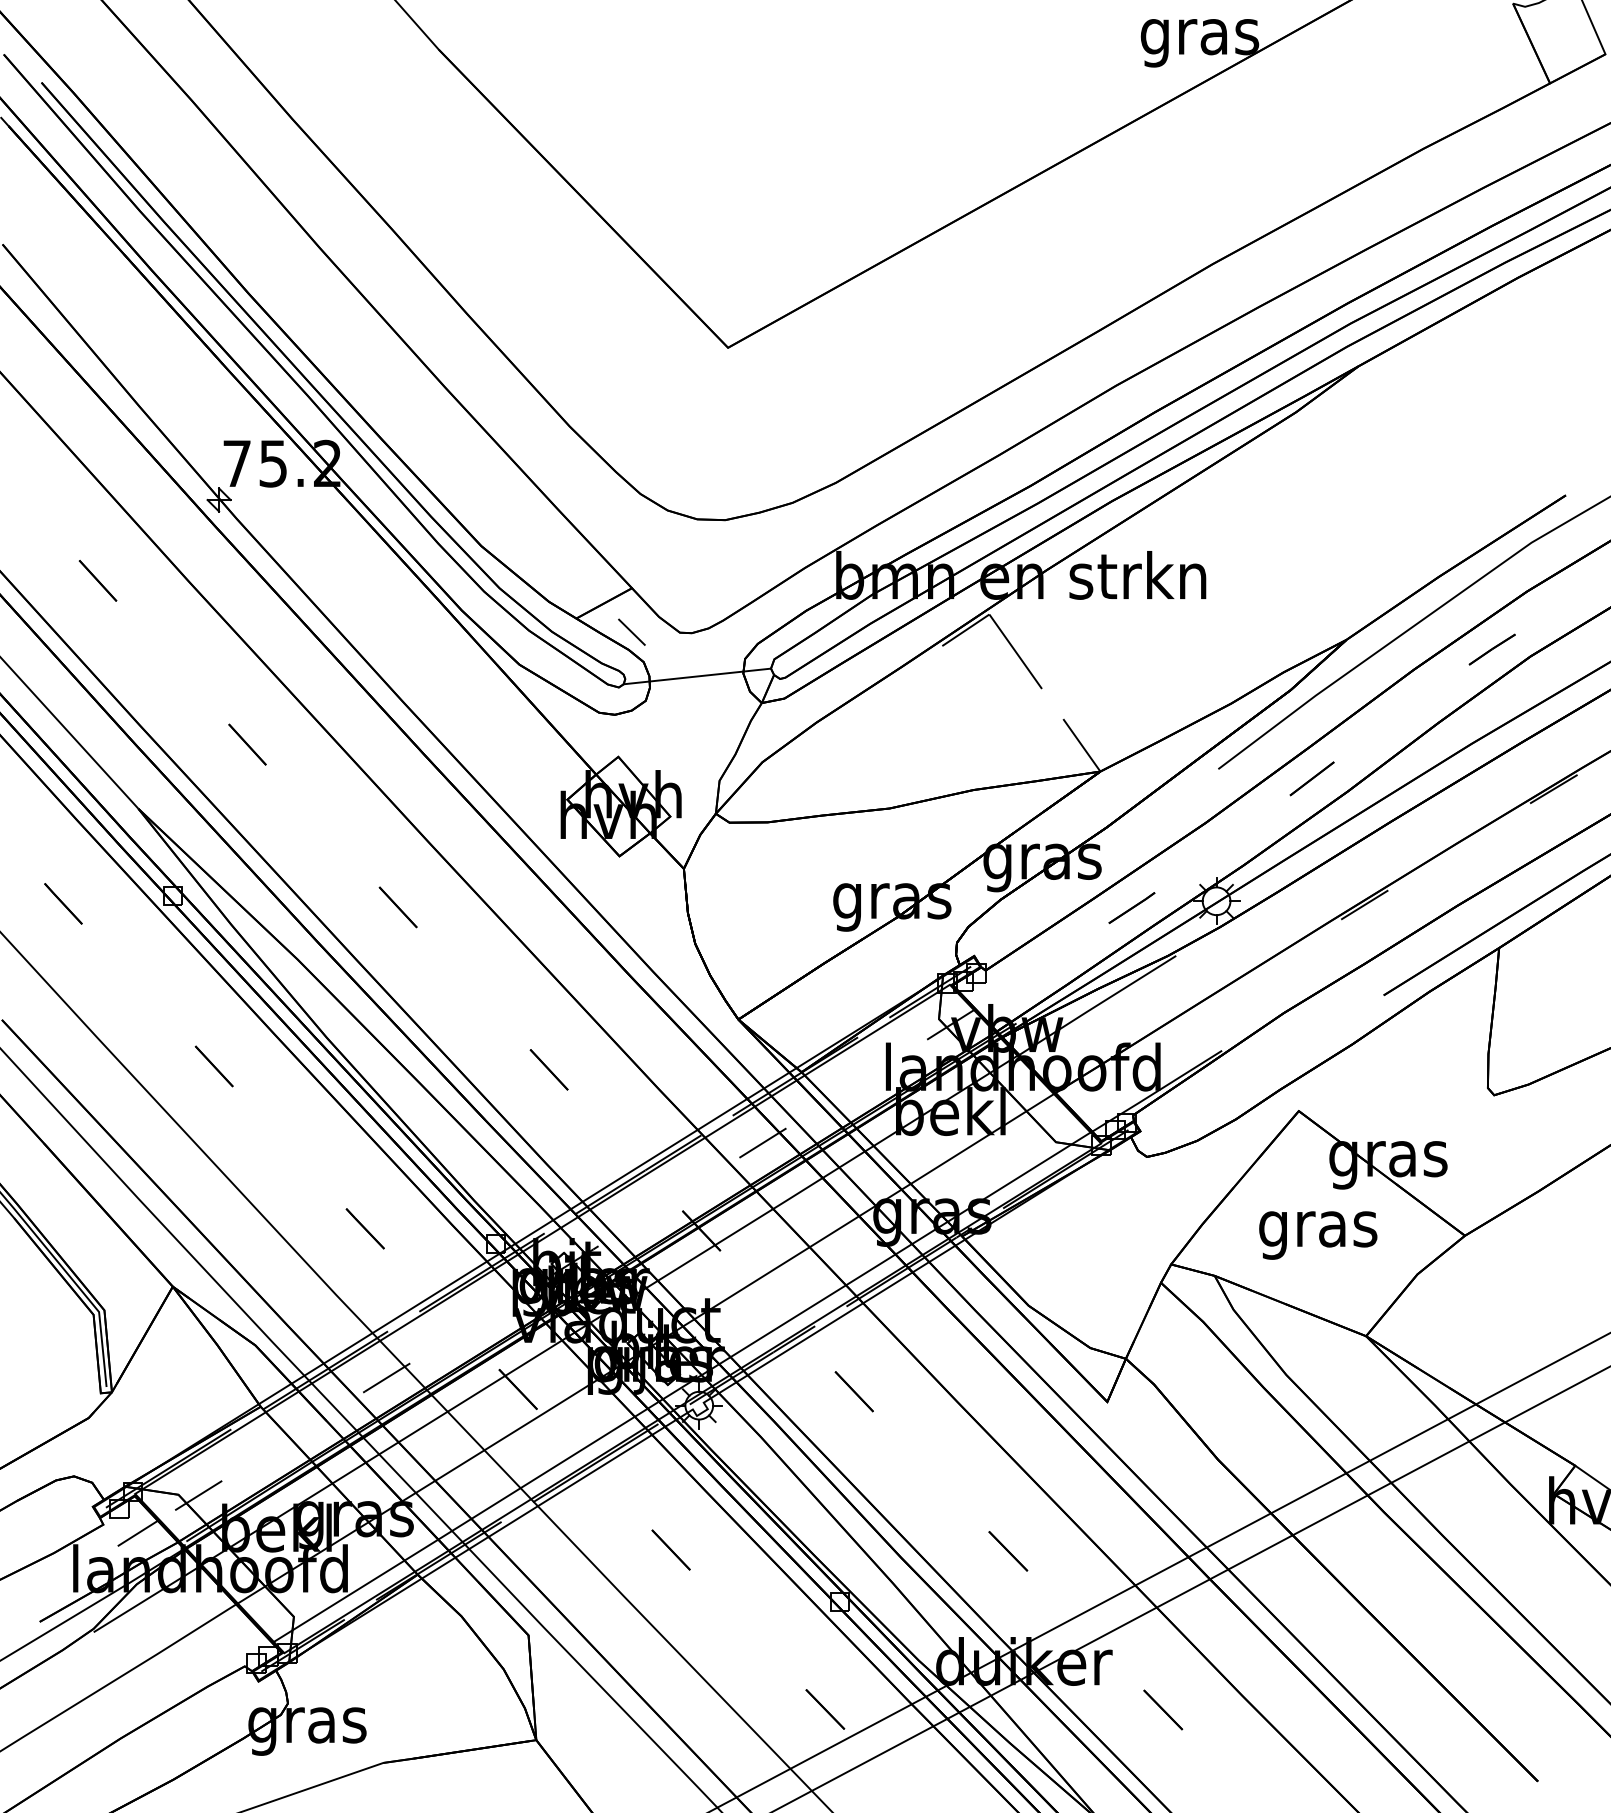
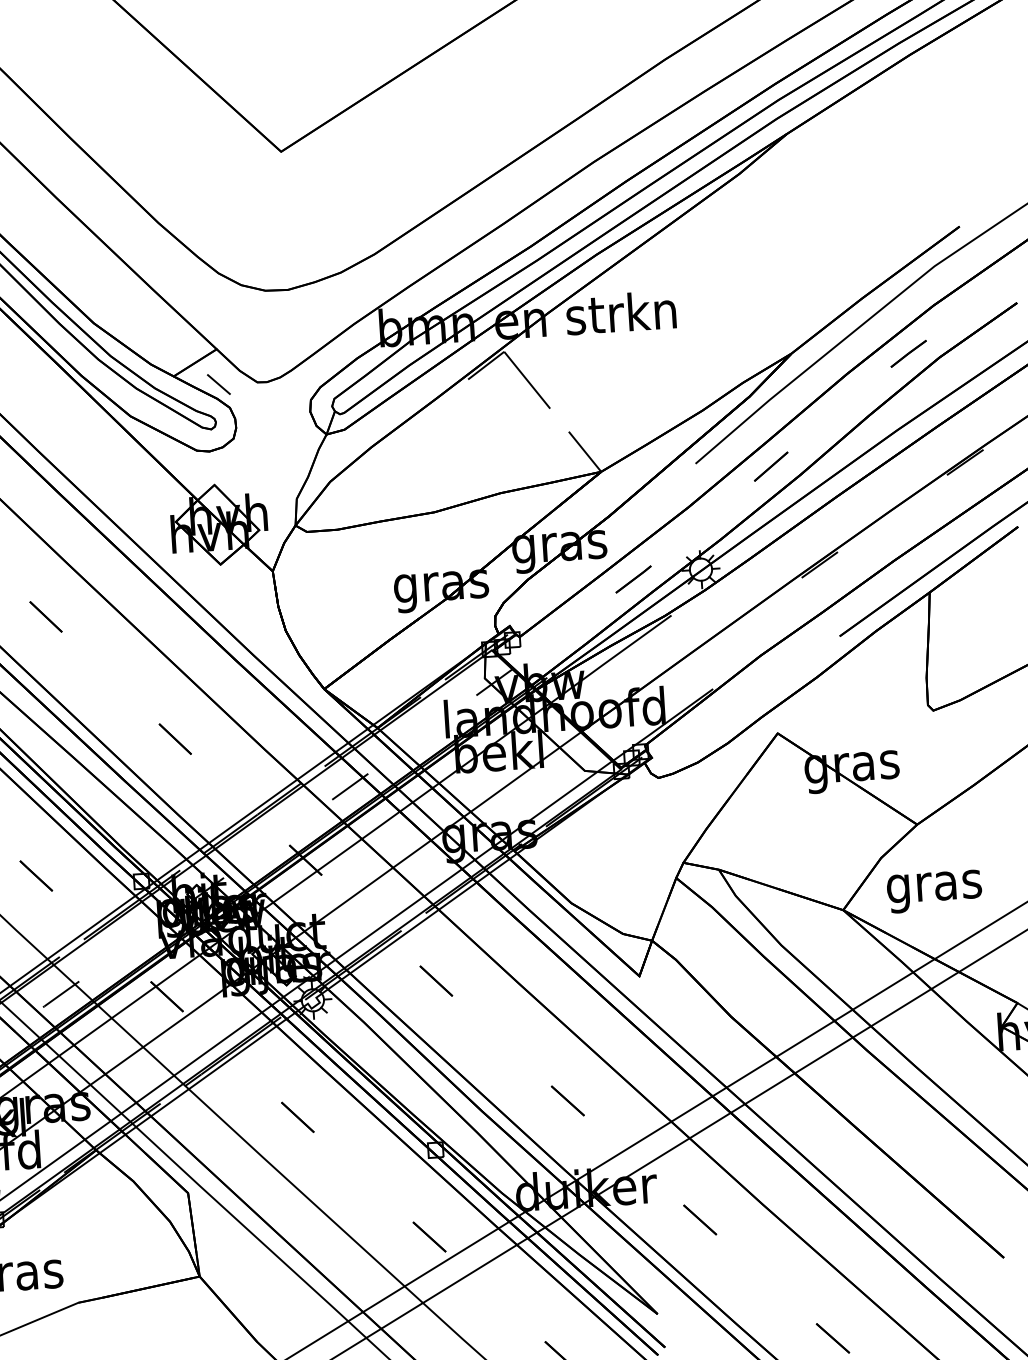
line: (697, 676) -> (273, 416), removed
text: (1318, 1235) -> (934, 891), moved

